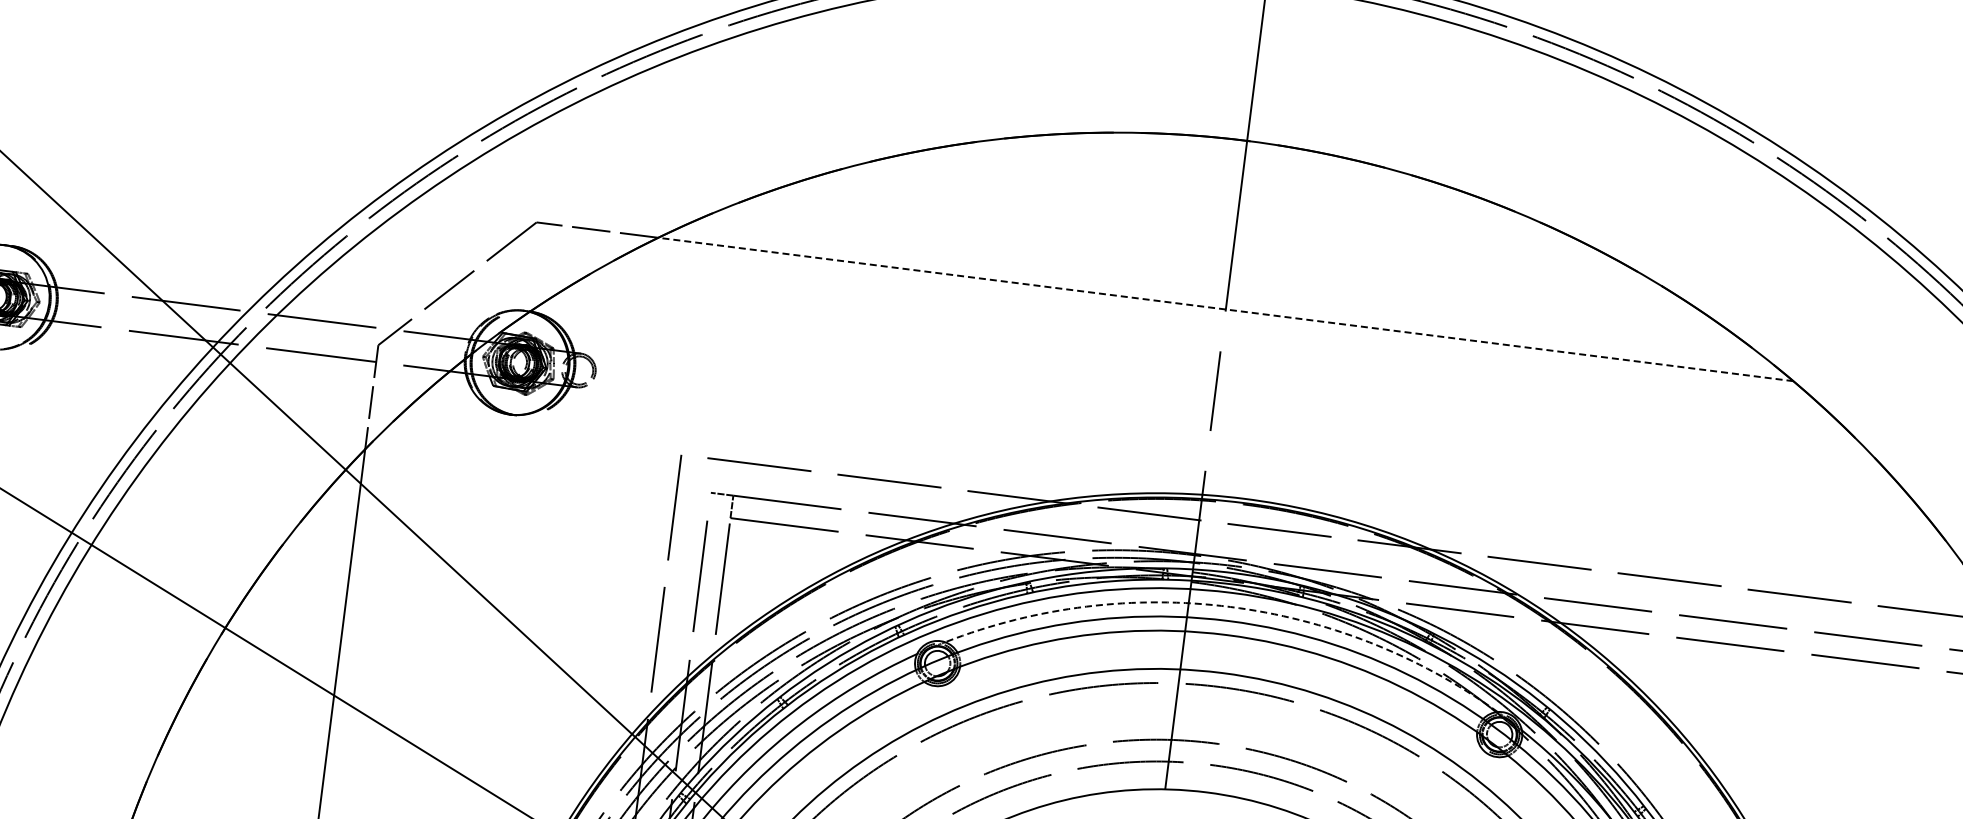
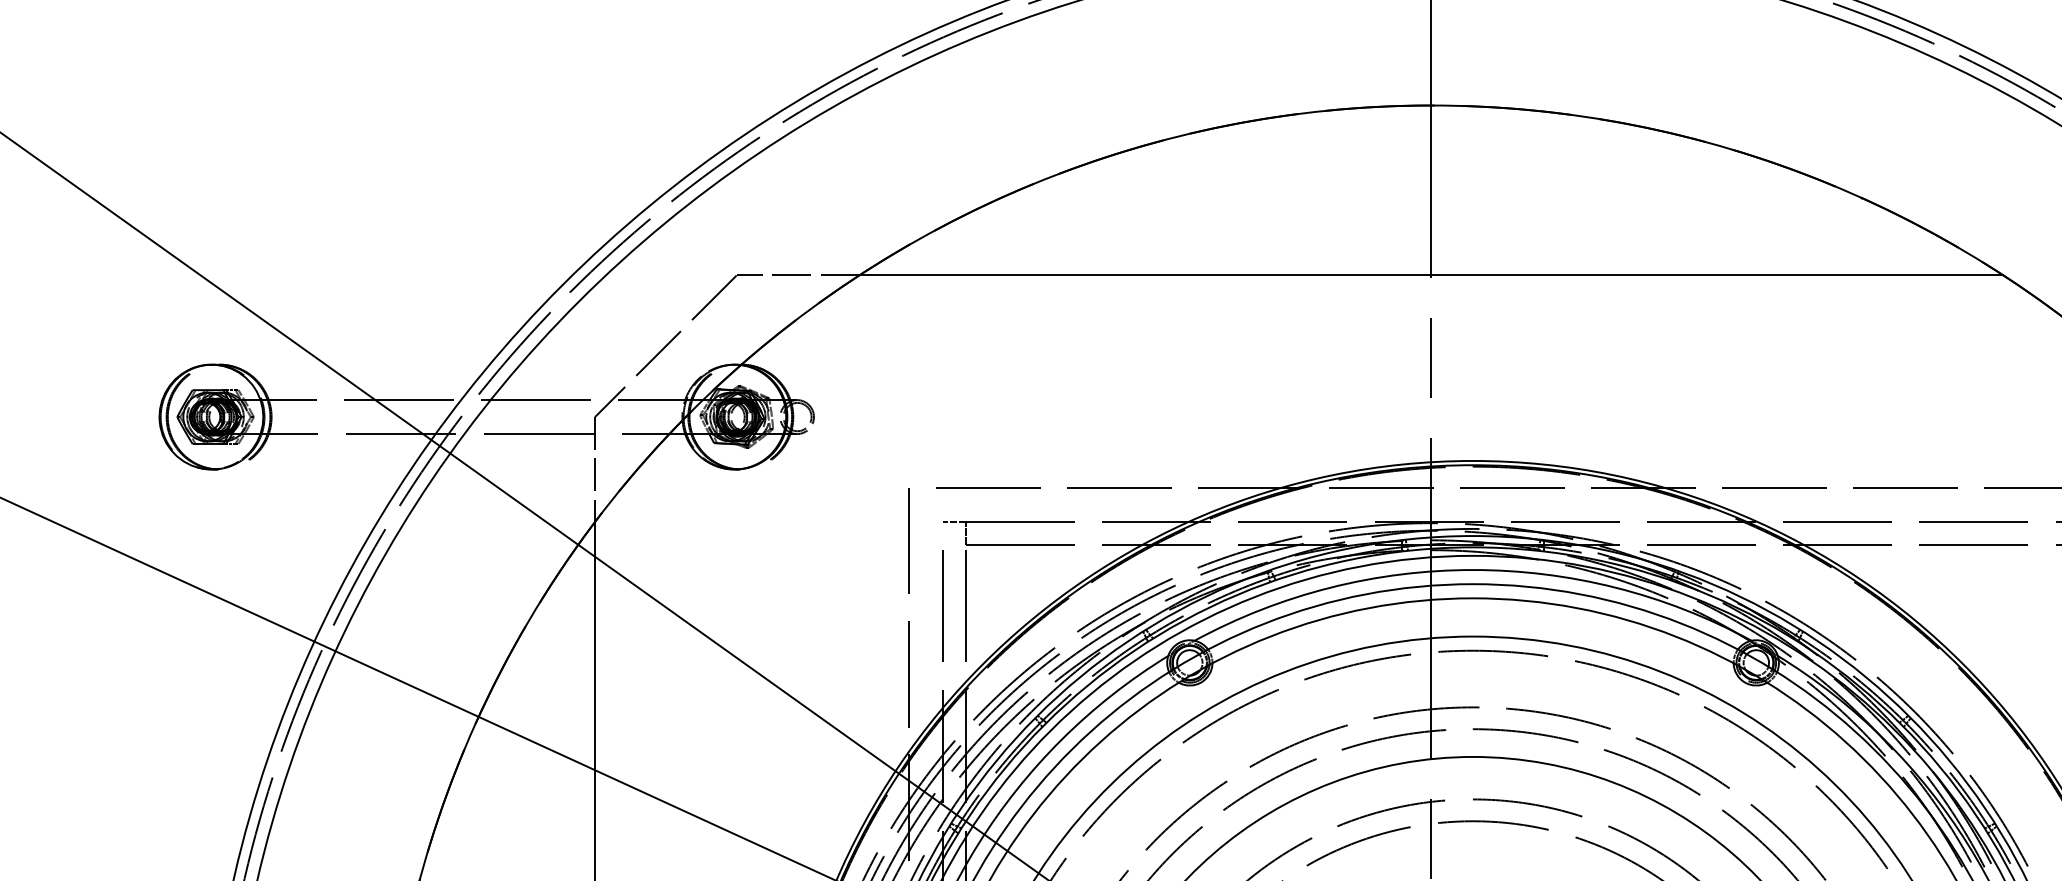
line: (1224, 309) -> (1430, 275), dashed -> solid
arc: (1230, 607) -> (1473, 570), dashed -> solid

